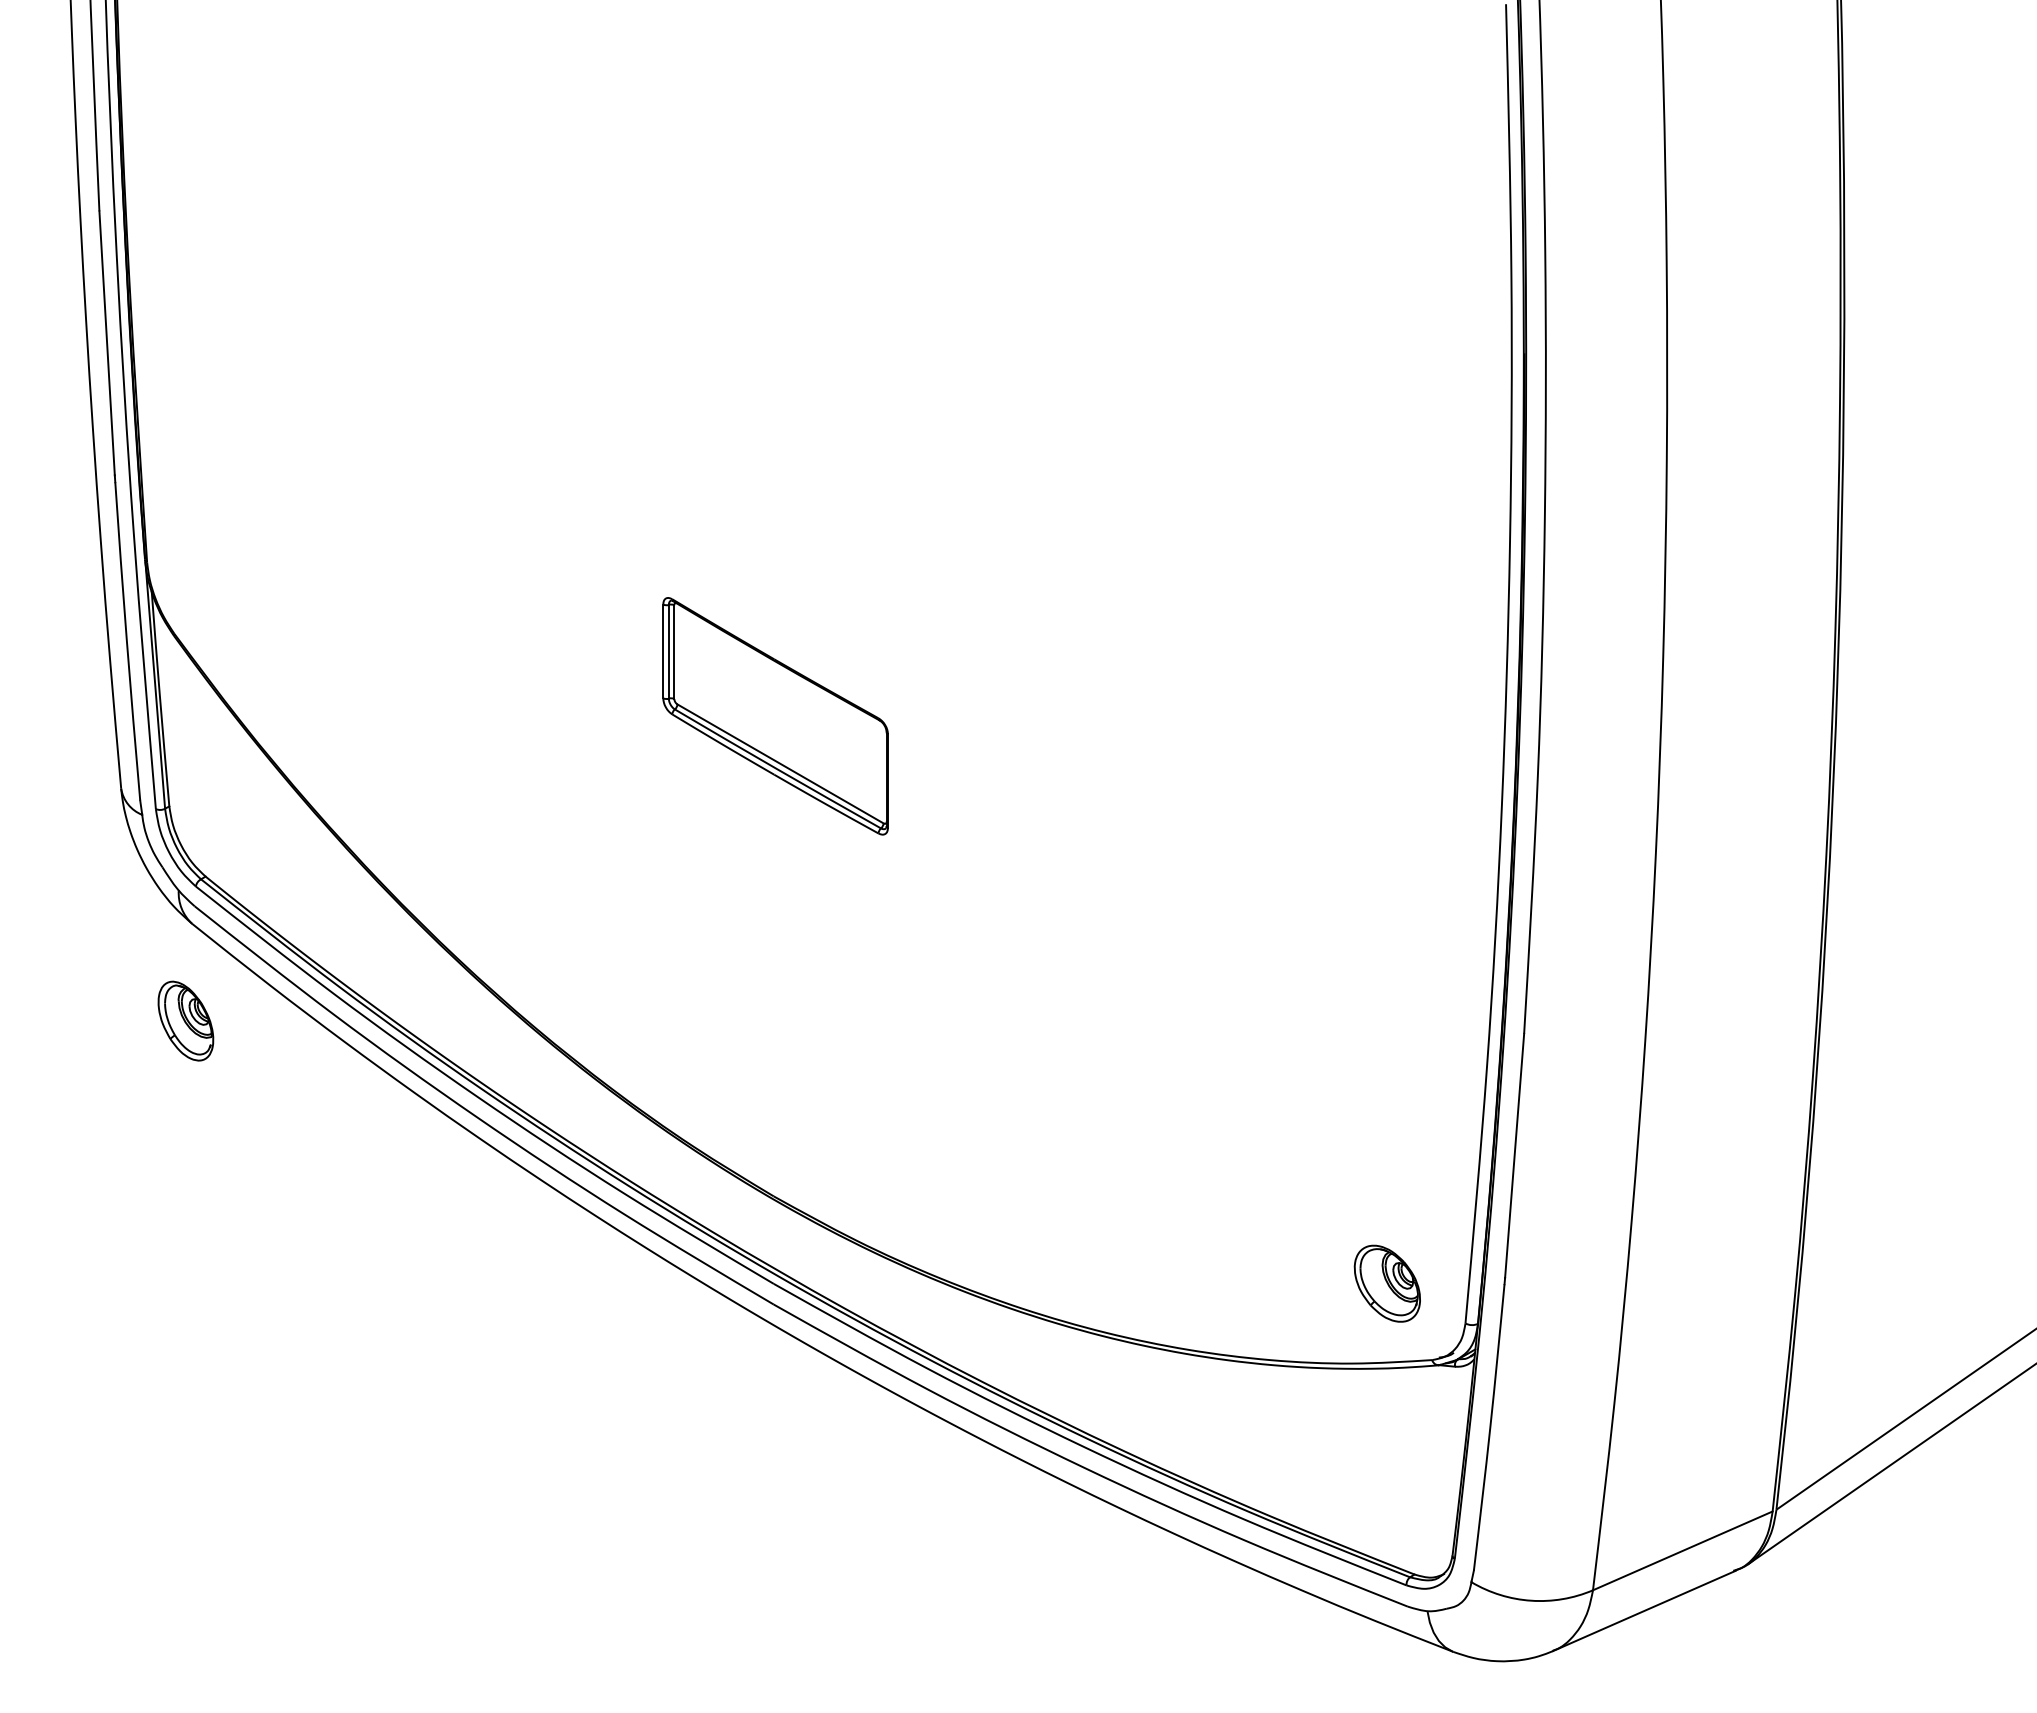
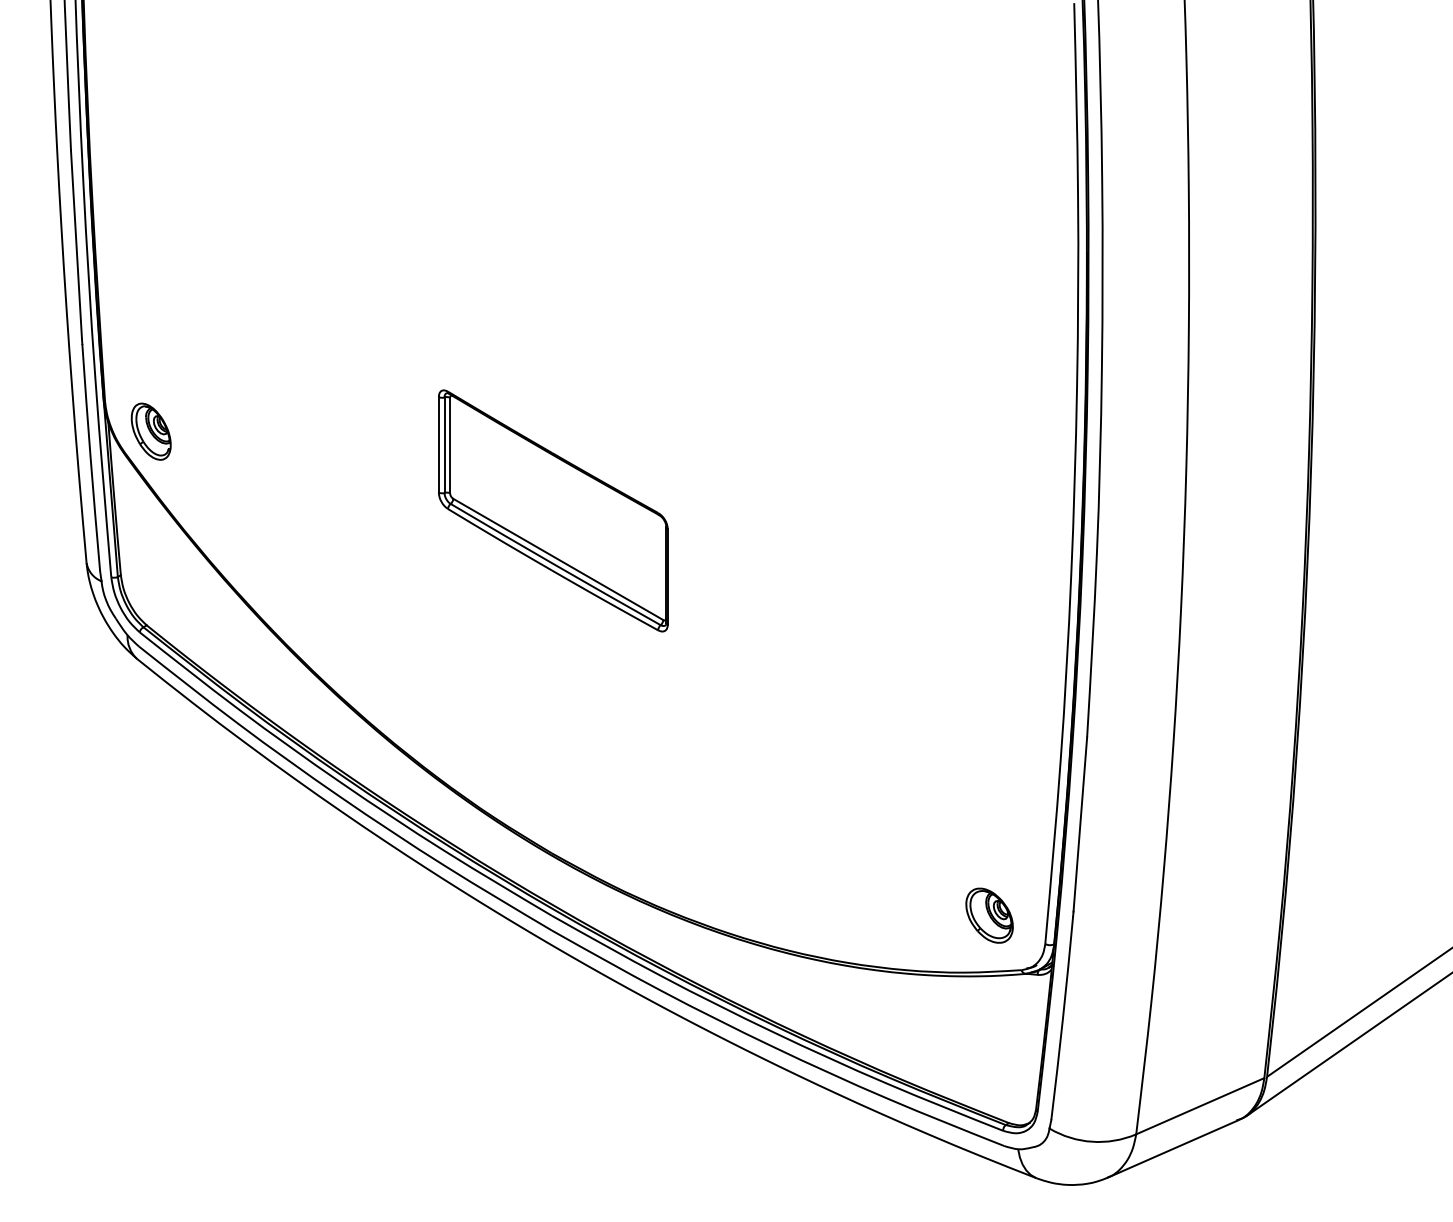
part: (775, 716) -> (553, 511), size x1.43
part: (185, 1020) -> (150, 431), moved

